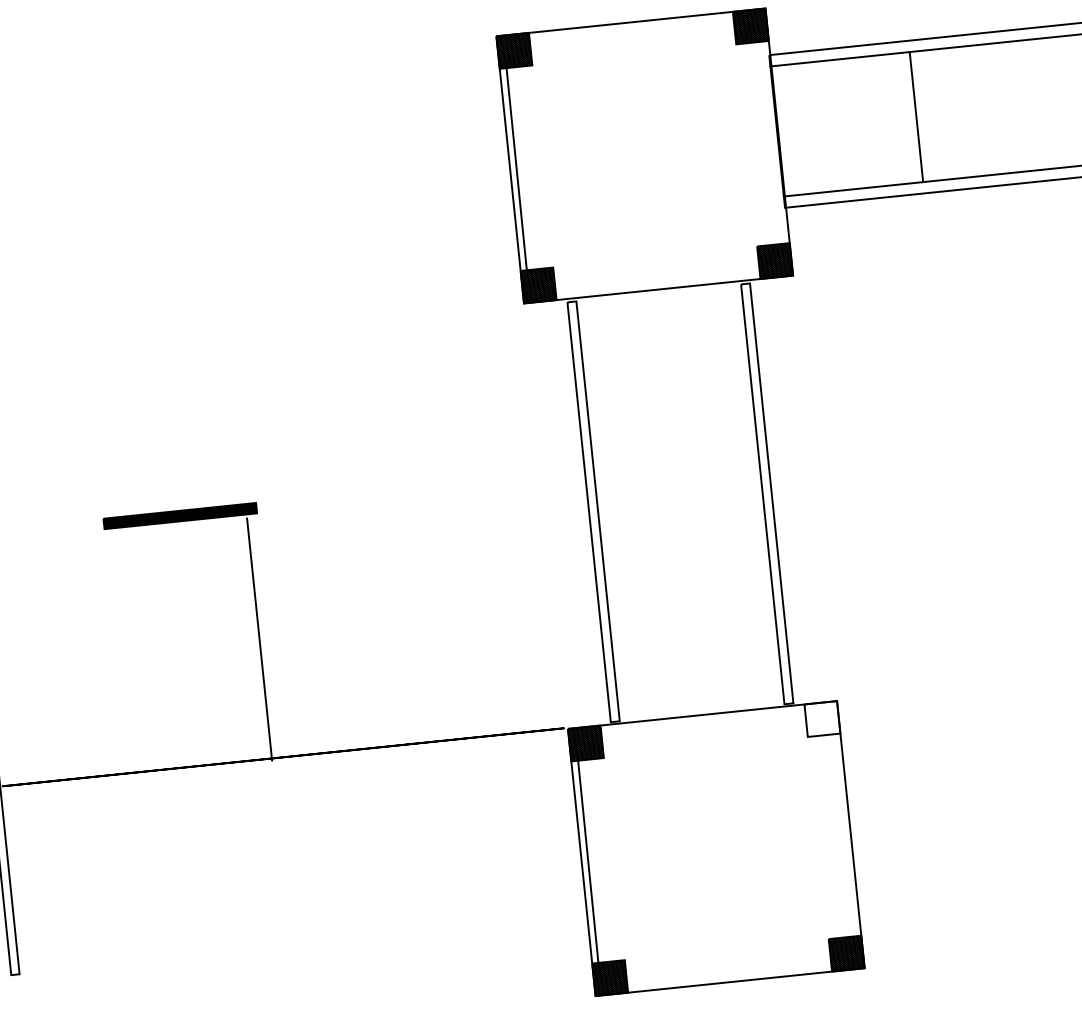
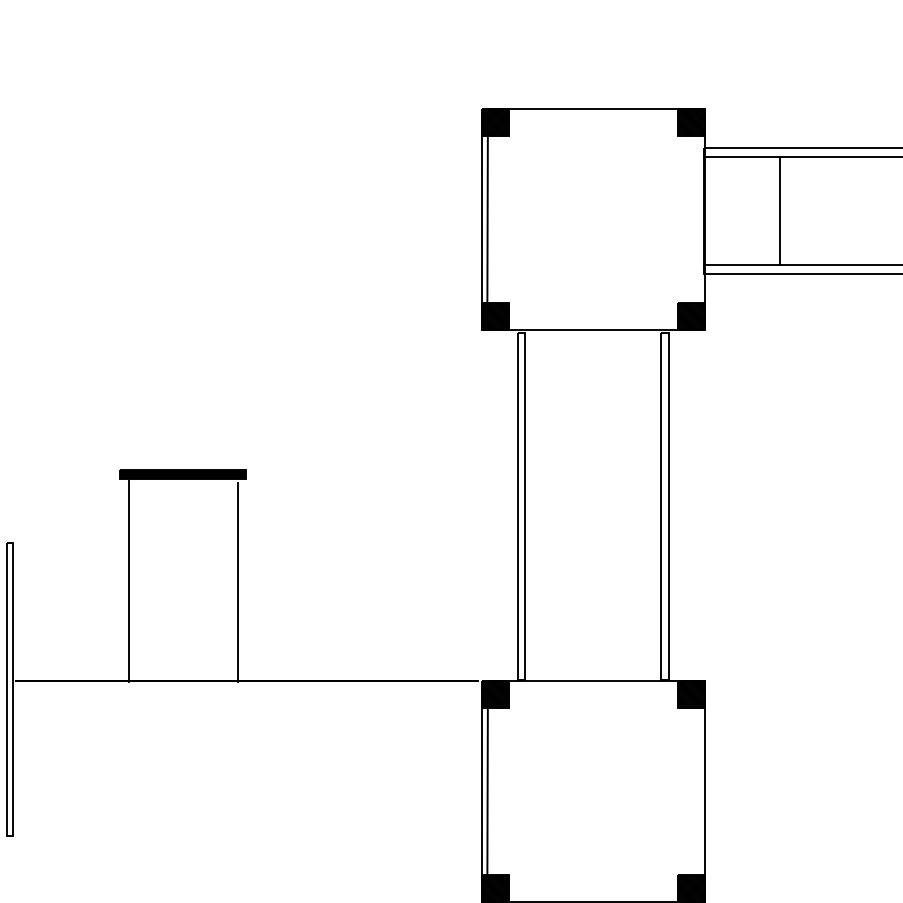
line: (916, 116) -> (779, 210), moved
line: (128, 652) -> (129, 581), added
hatch: (821, 718) -> (690, 694), added

